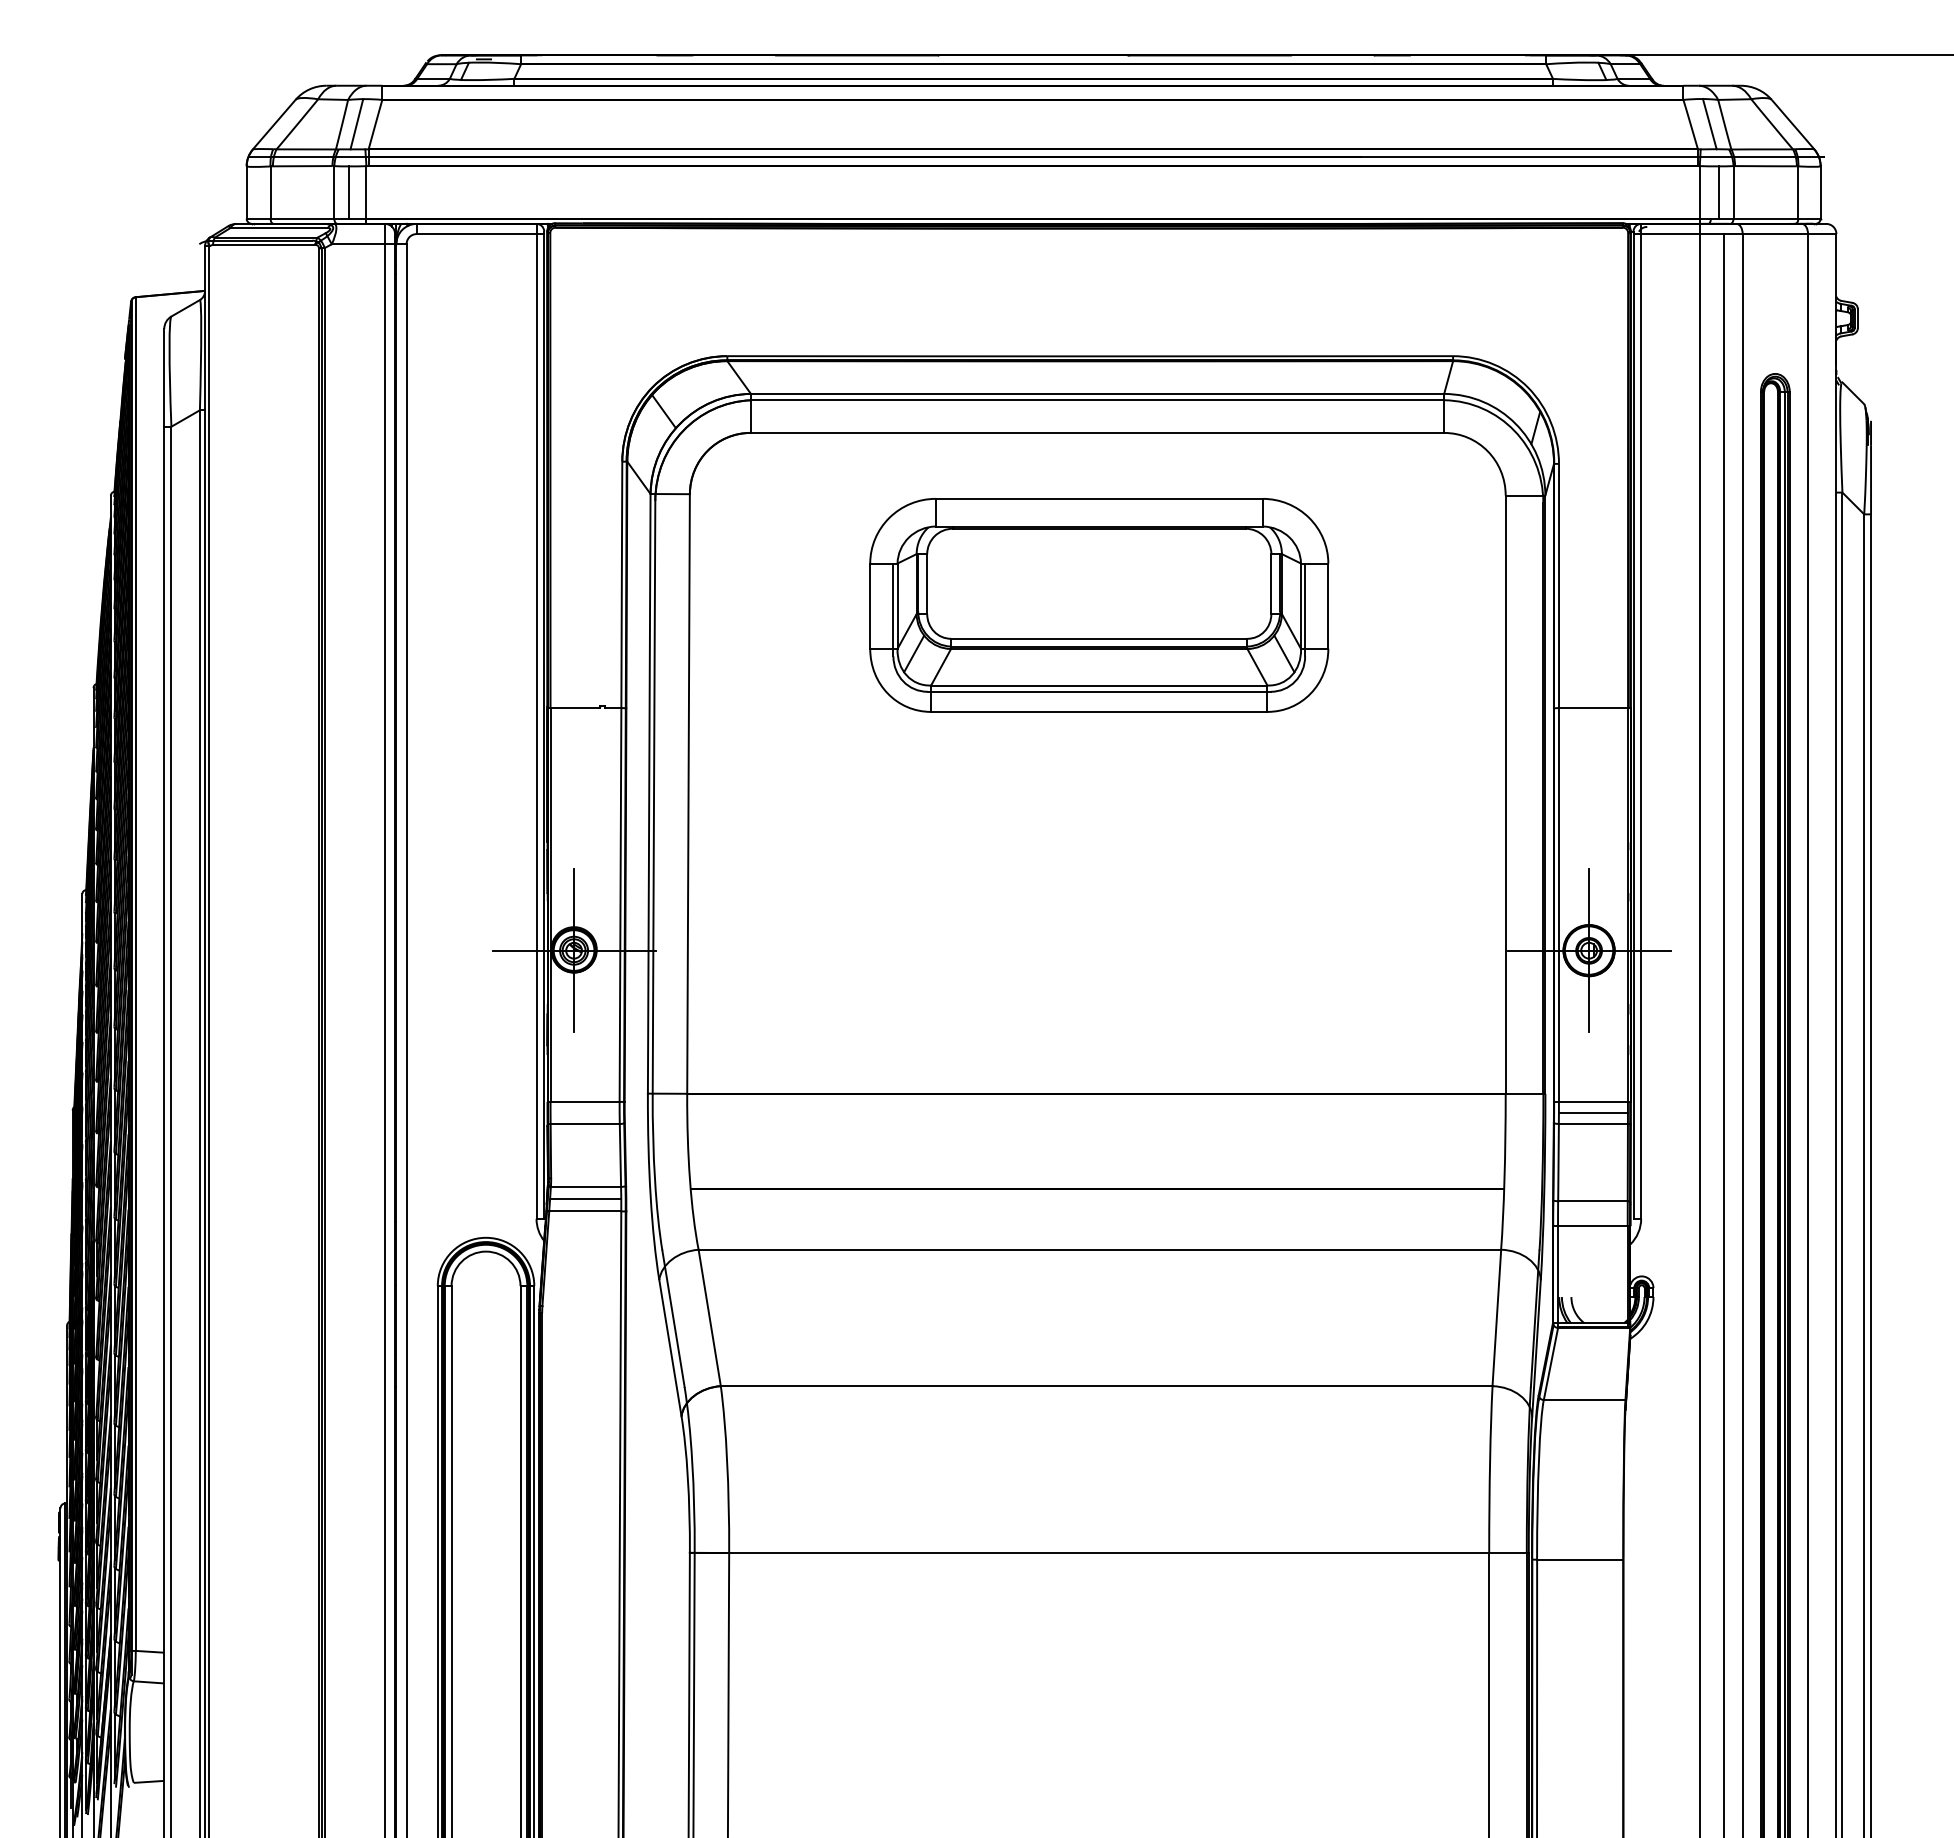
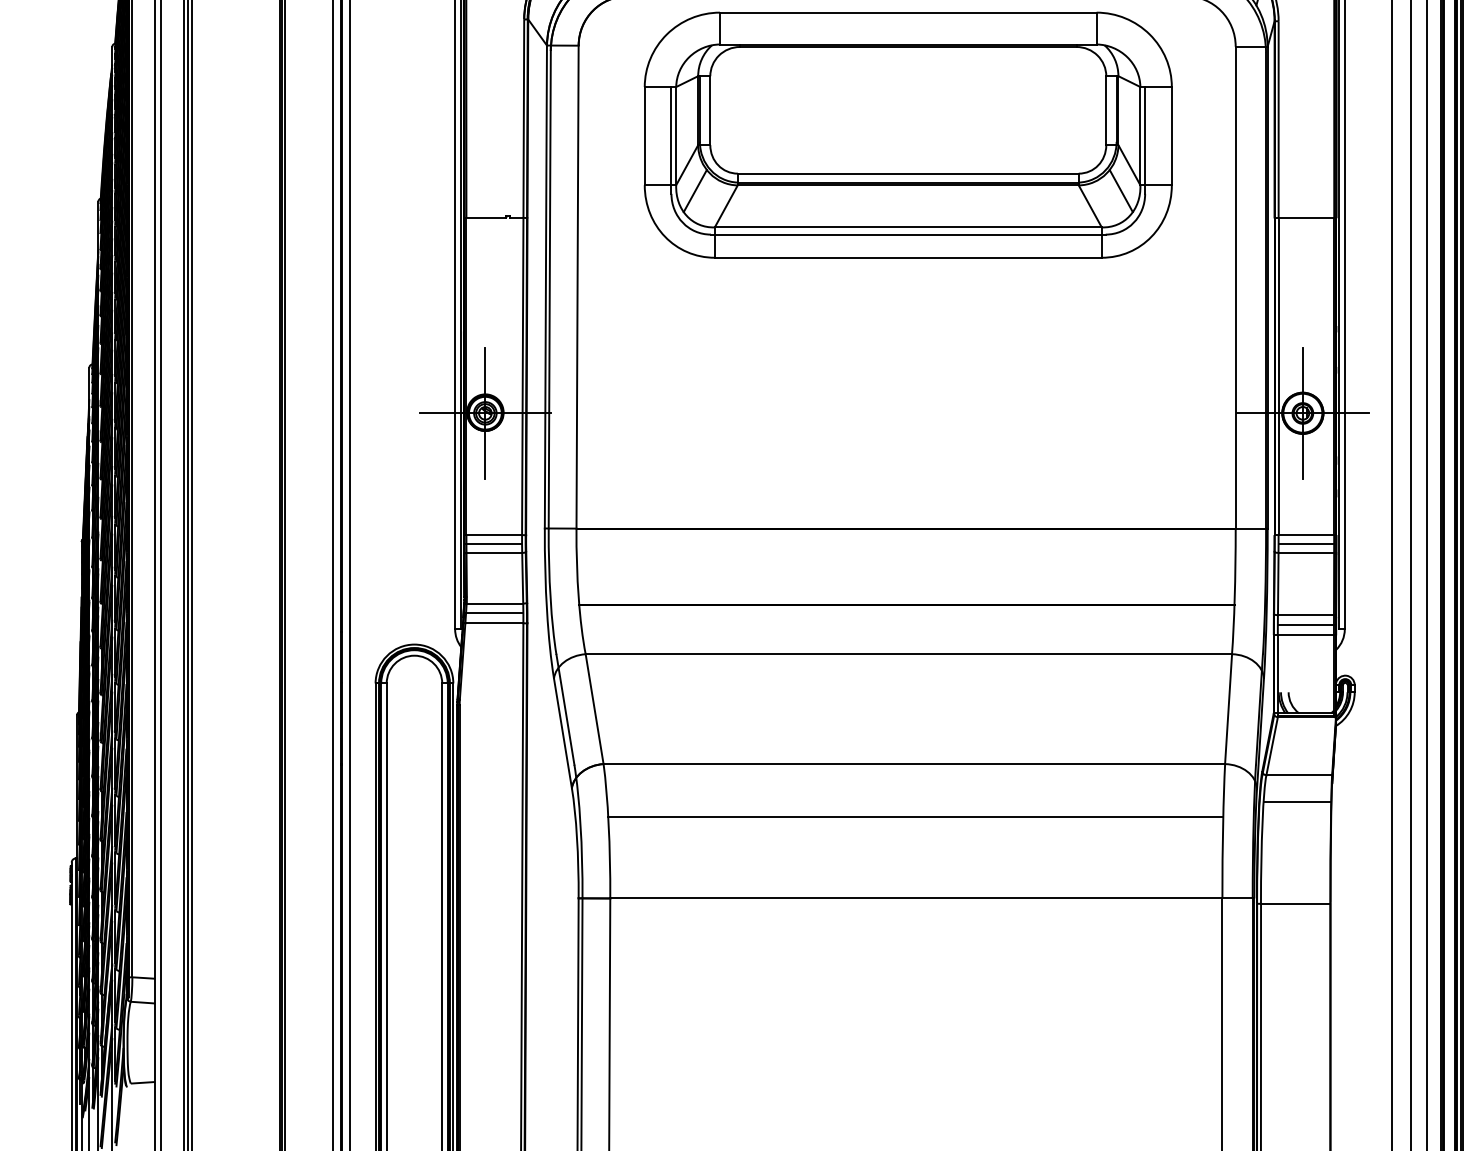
part: (1099, 605) -> (908, 135), size x1.43
line: (584, 1113) -> (493, 544), added
line: (1592, 1213) -> (1305, 625), added
line: (1582, 1432) -> (1297, 801), added
line: (1108, 1451) -> (915, 816), added

